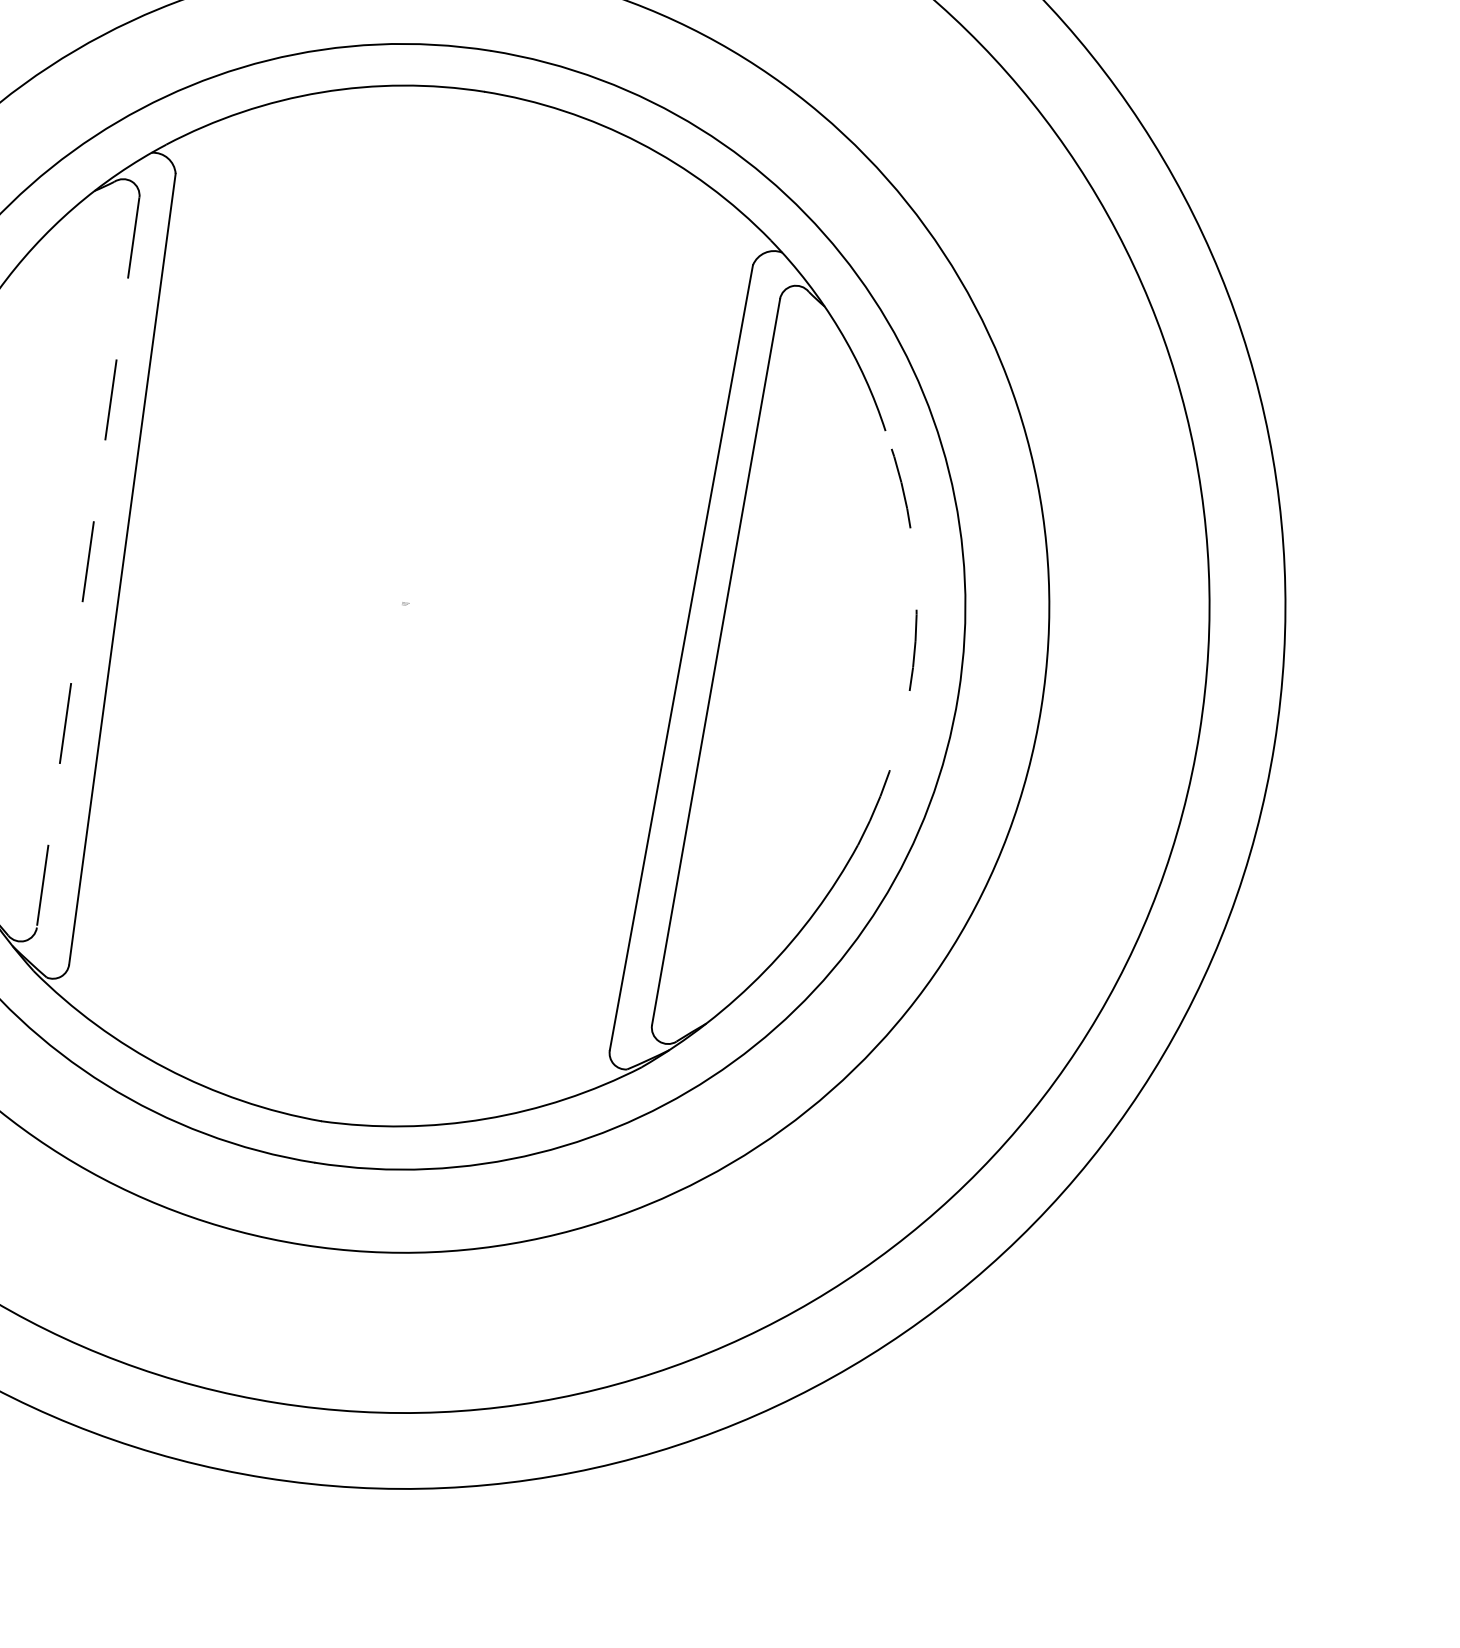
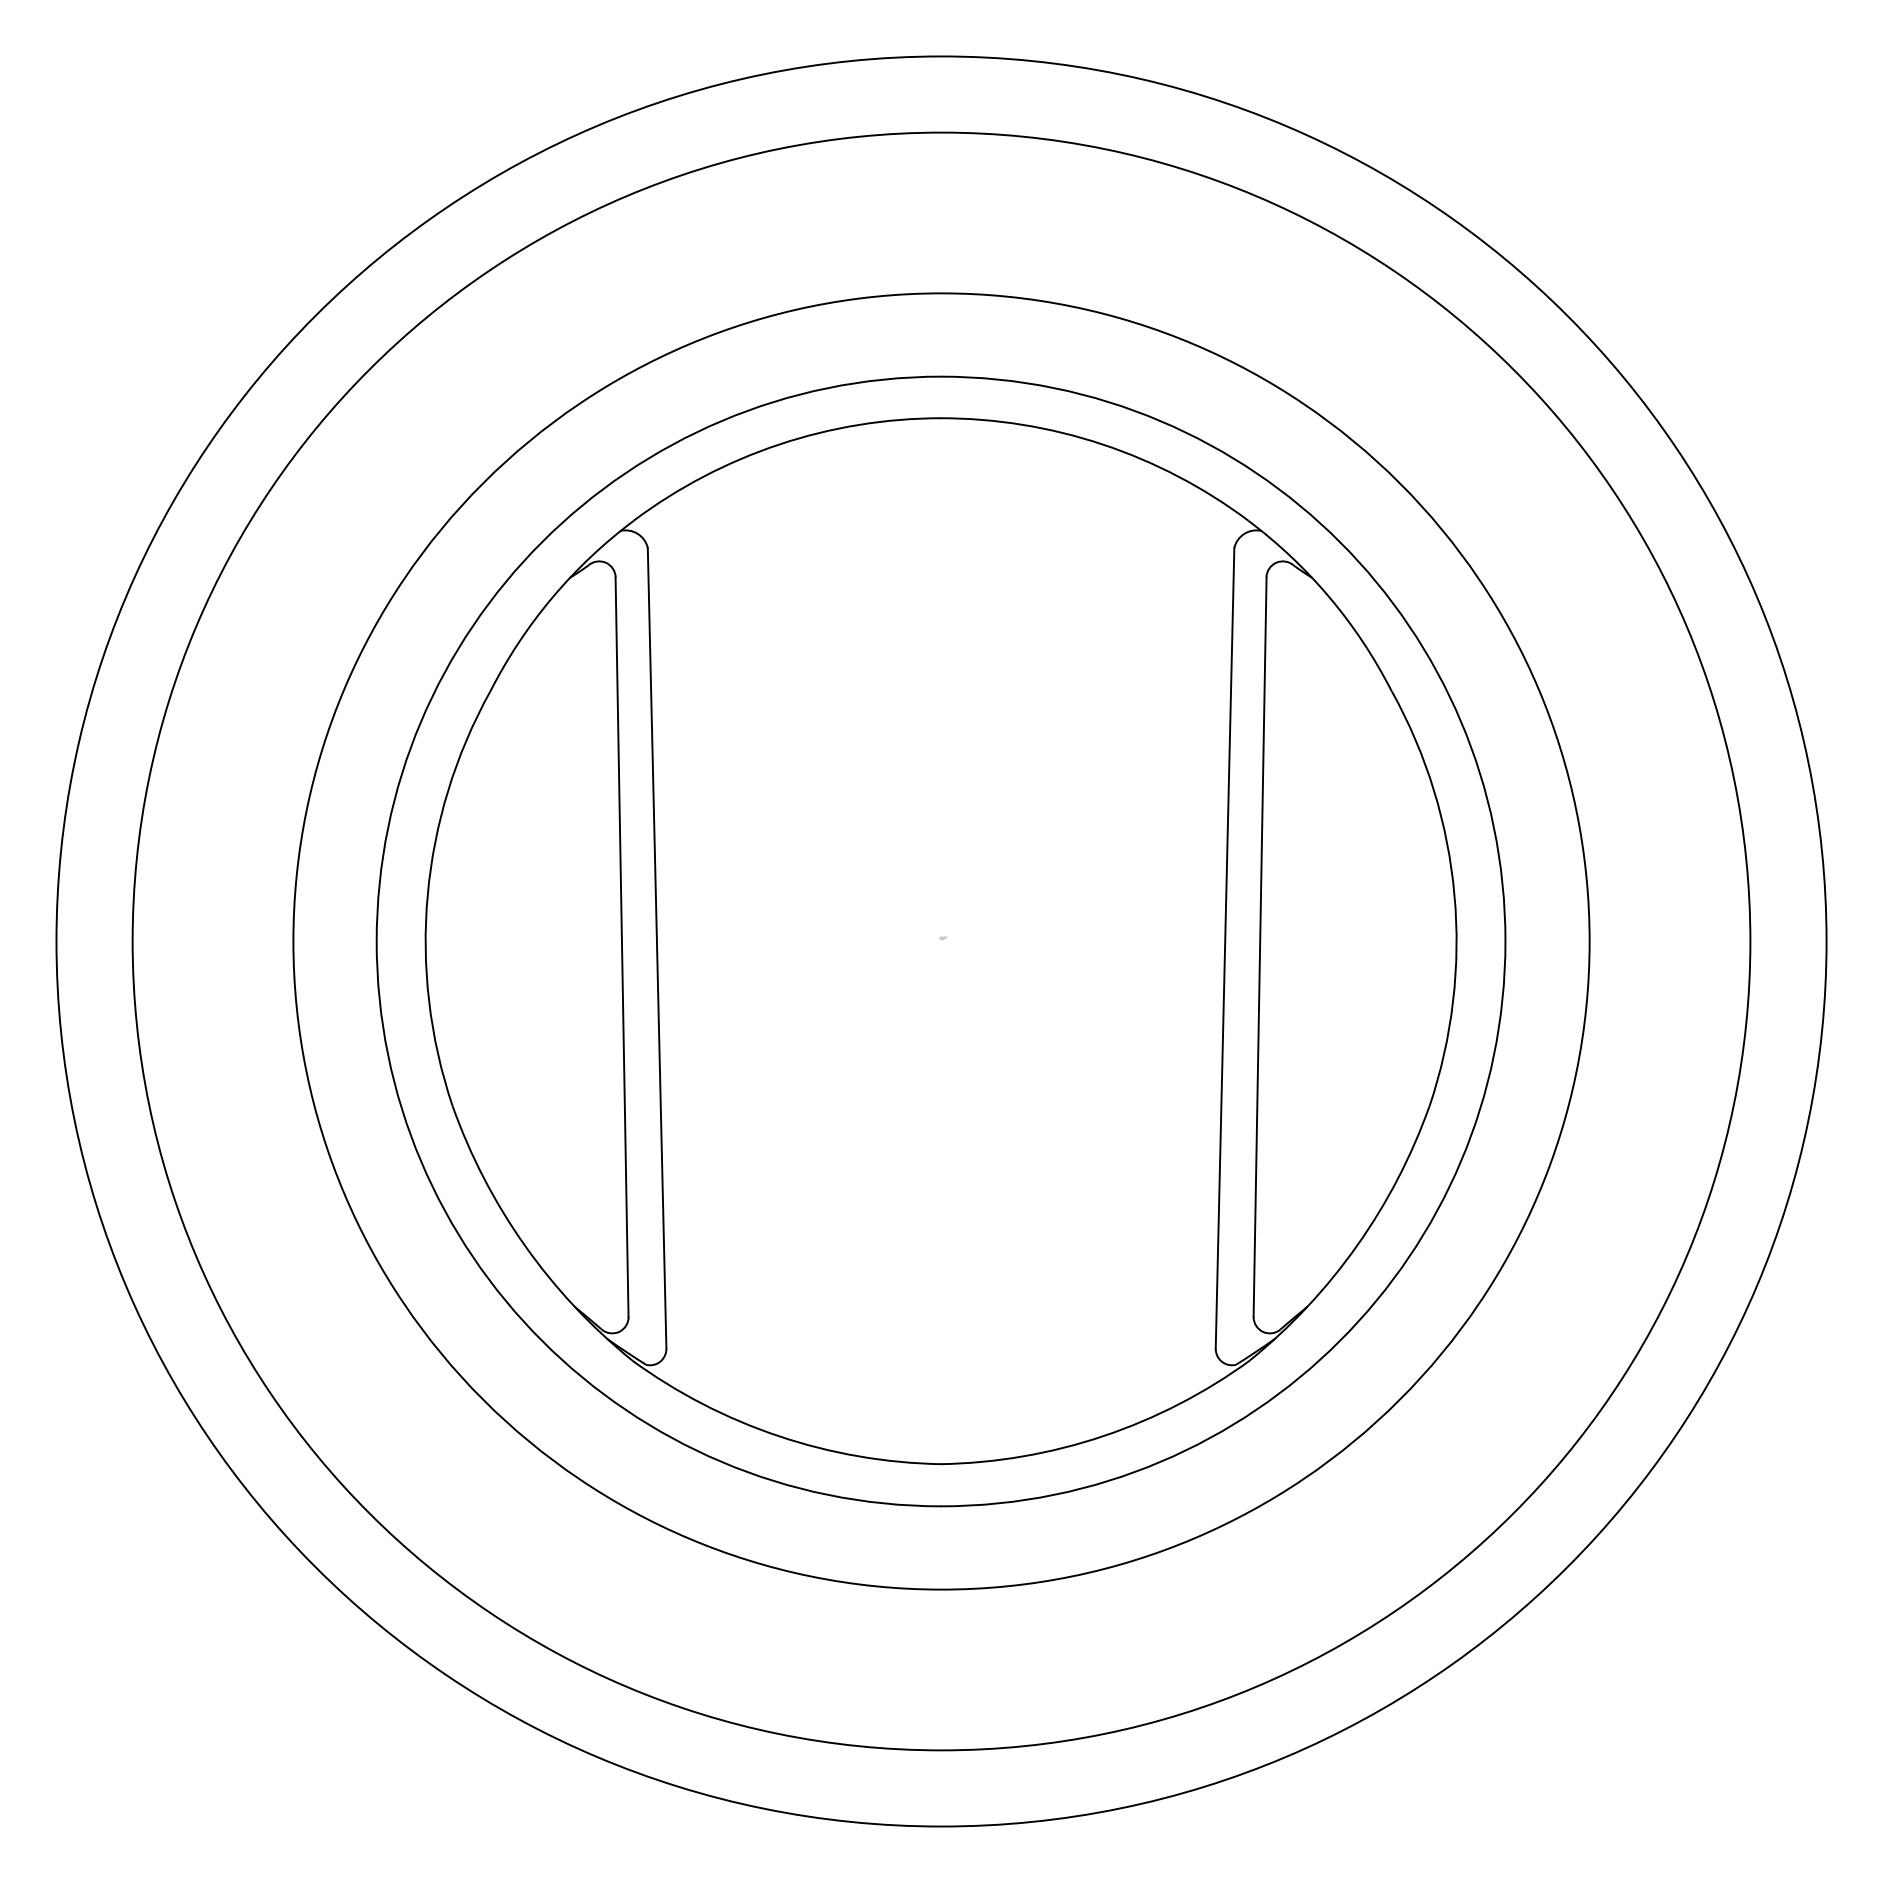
line: (88, 563) -> (622, 947), dashed -> solid
arc: (915, 641) -> (1454, 895), dashed -> solid

